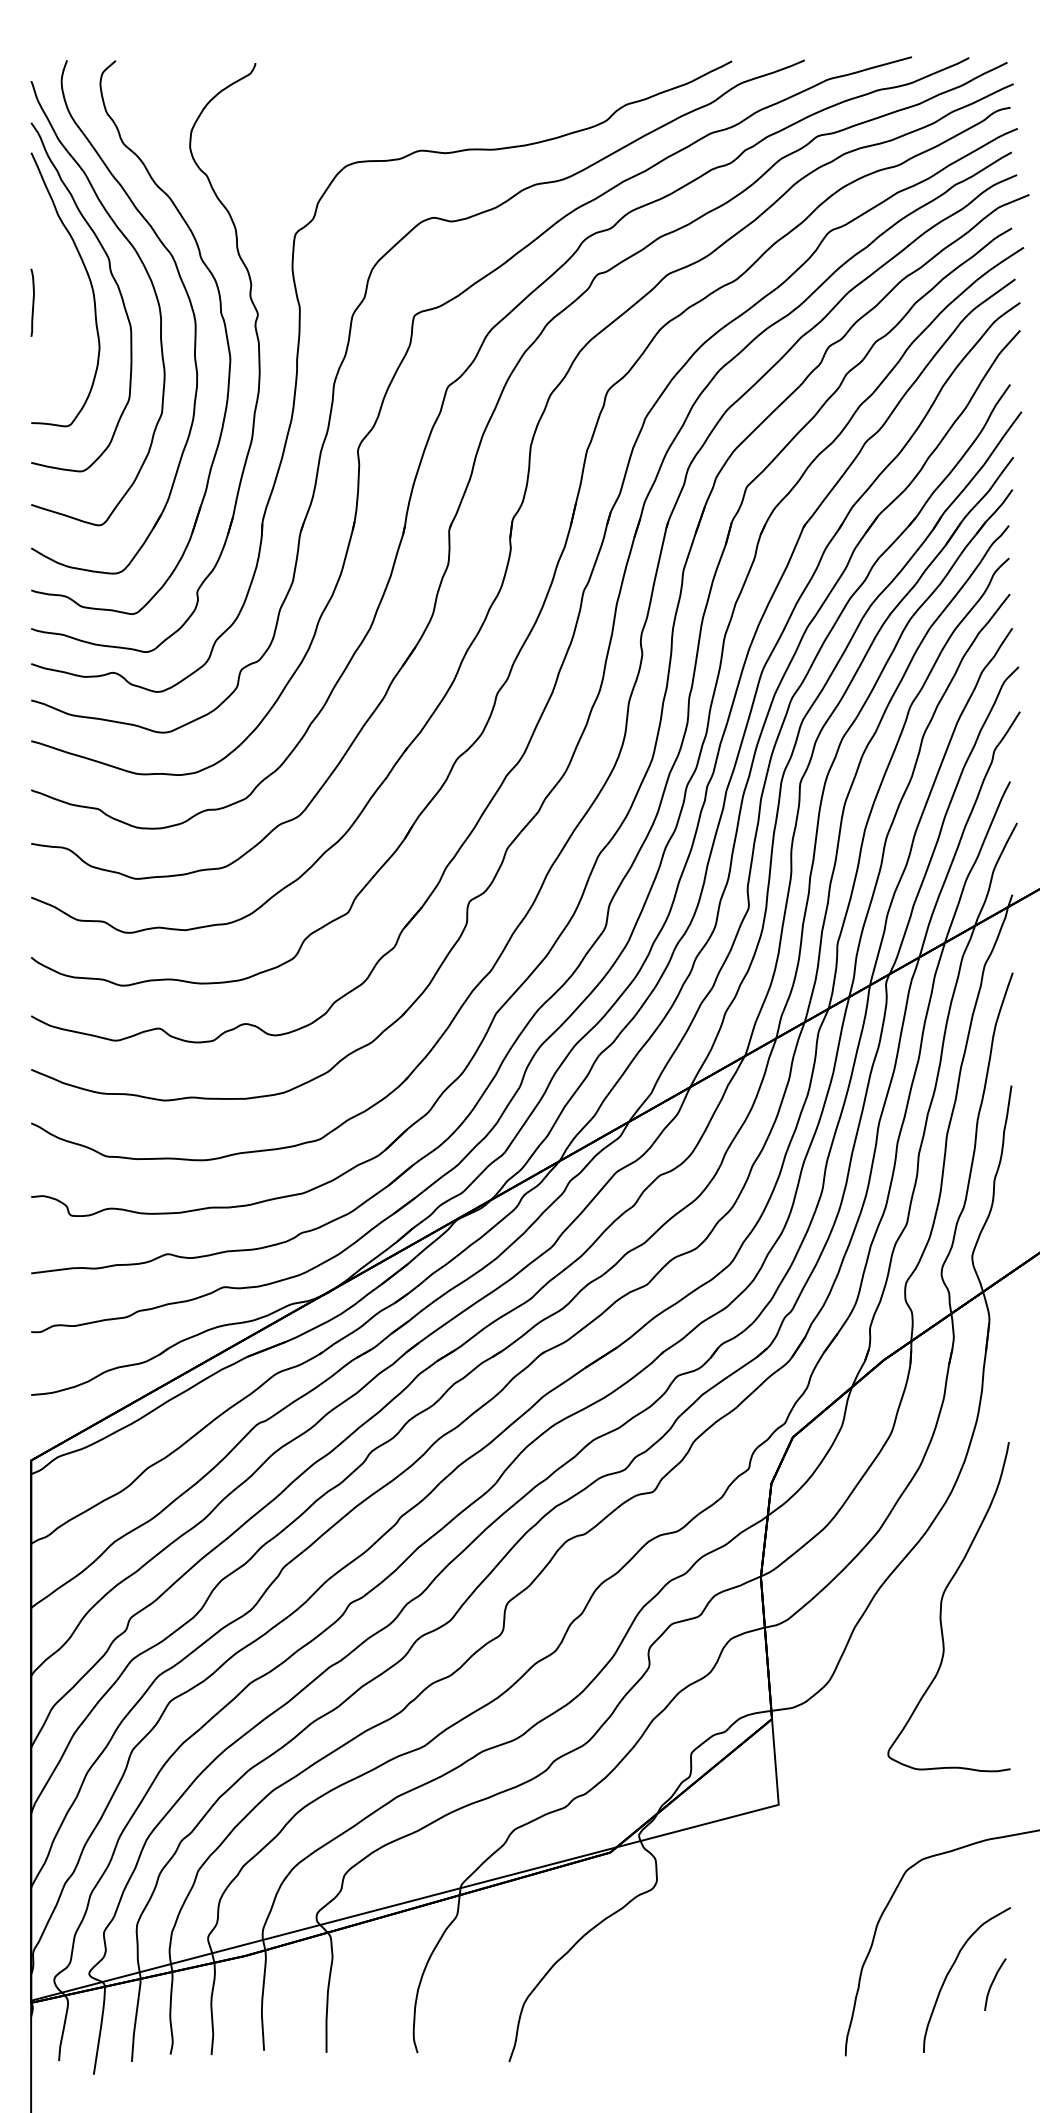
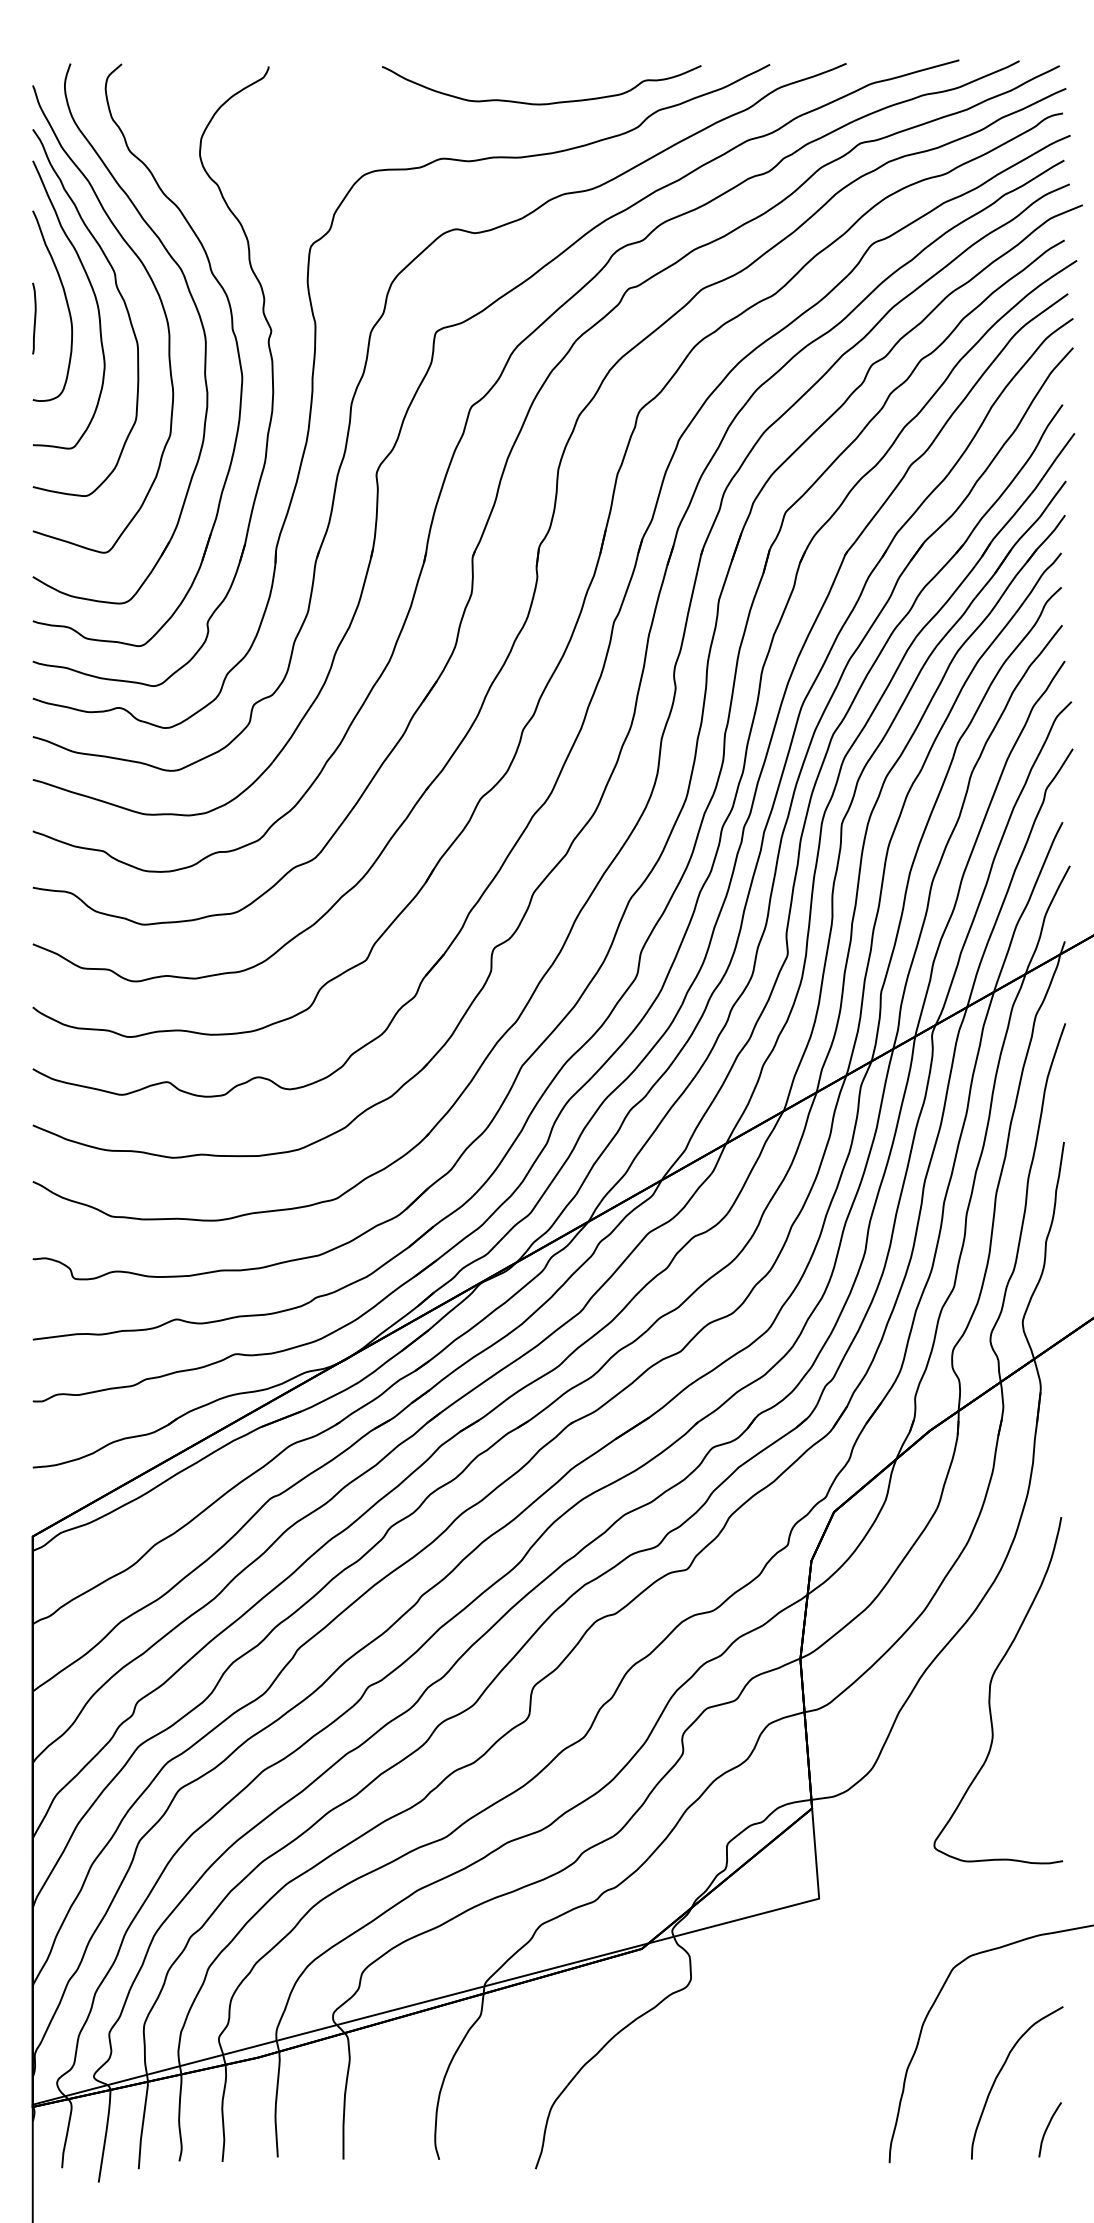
curve: (514, 98) -> (541, 103), added
curve: (62, 286) -> (65, 301), added
curve: (993, 1983) -> (1048, 2128), moved

